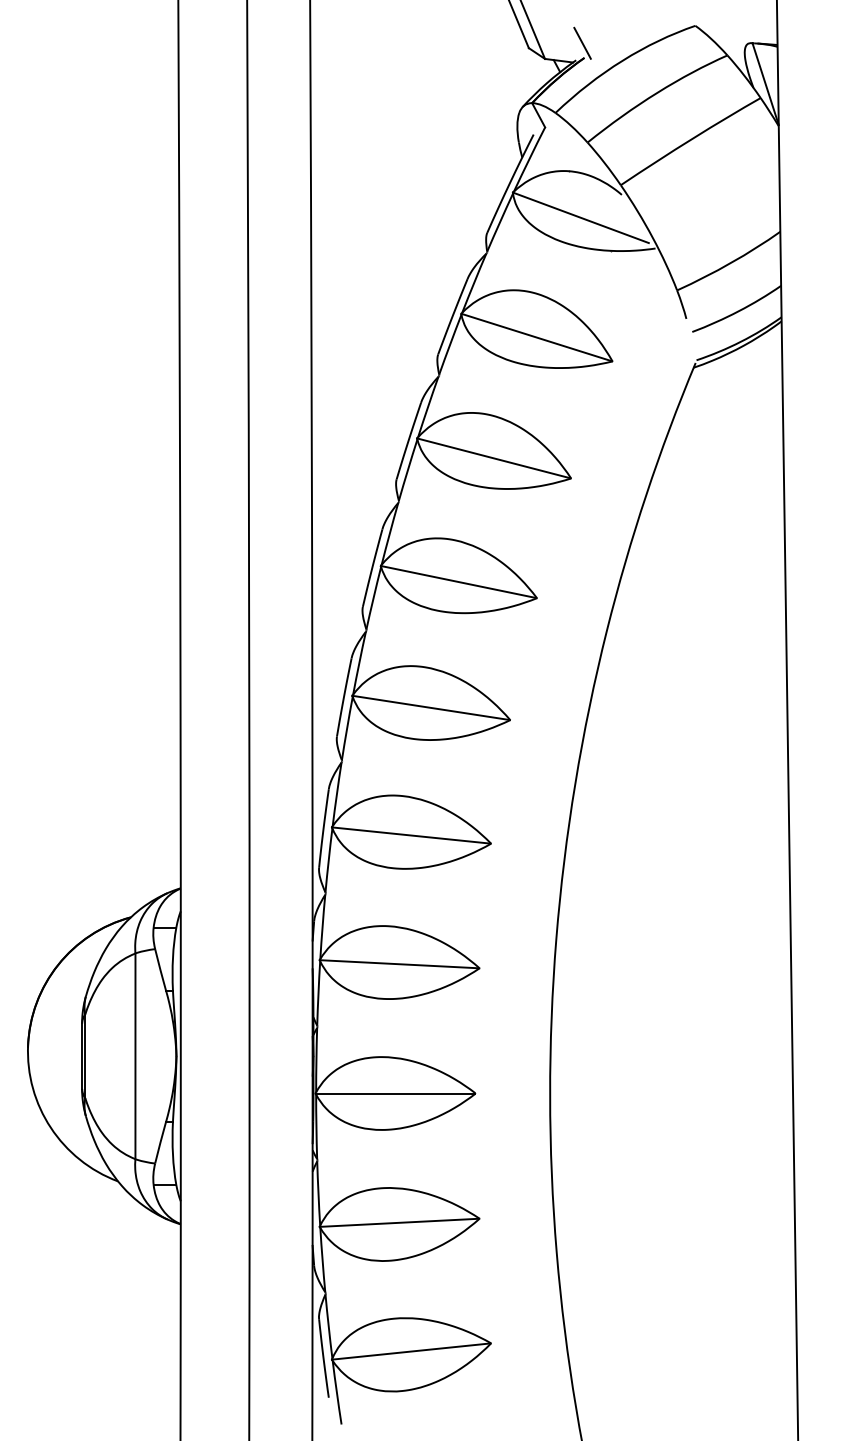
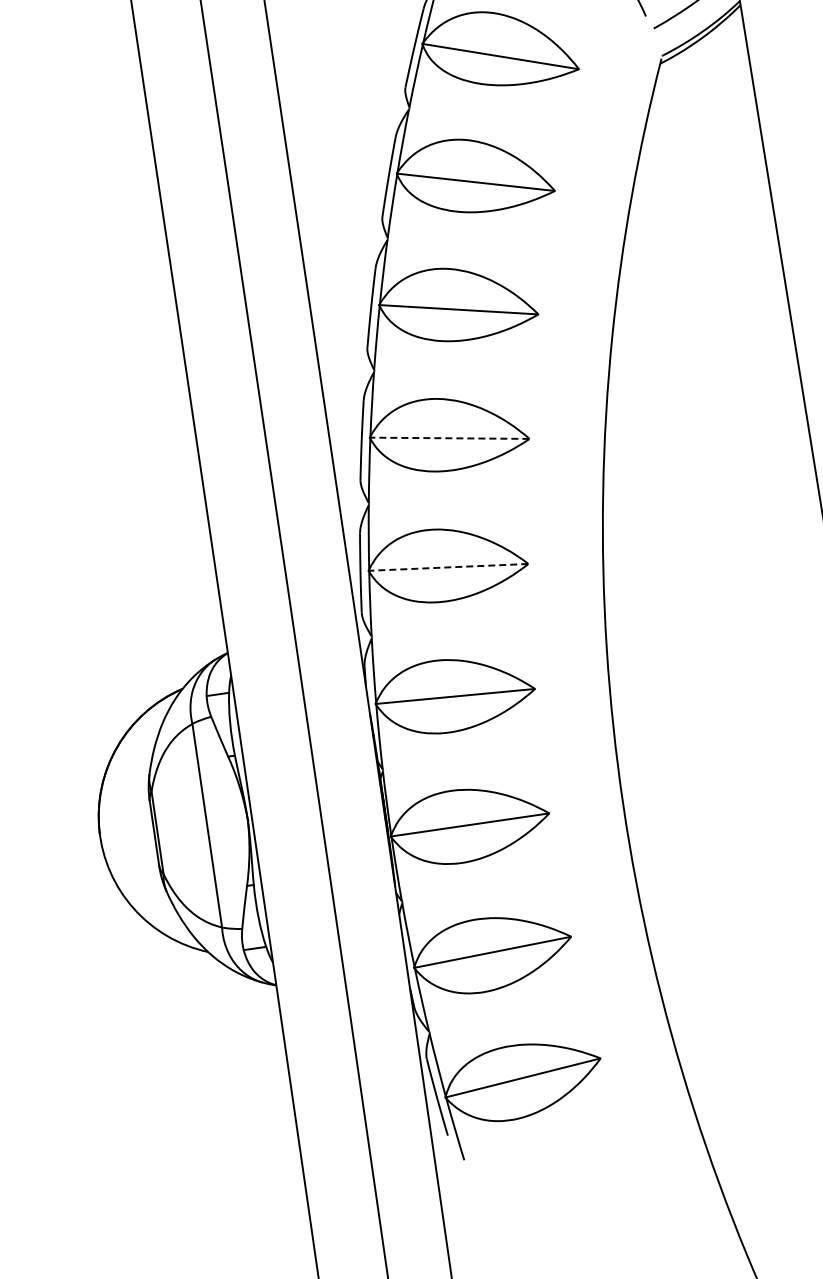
line: (431, 707) -> (449, 437), solid -> dashed
line: (411, 835) -> (448, 567), solid -> dashed

